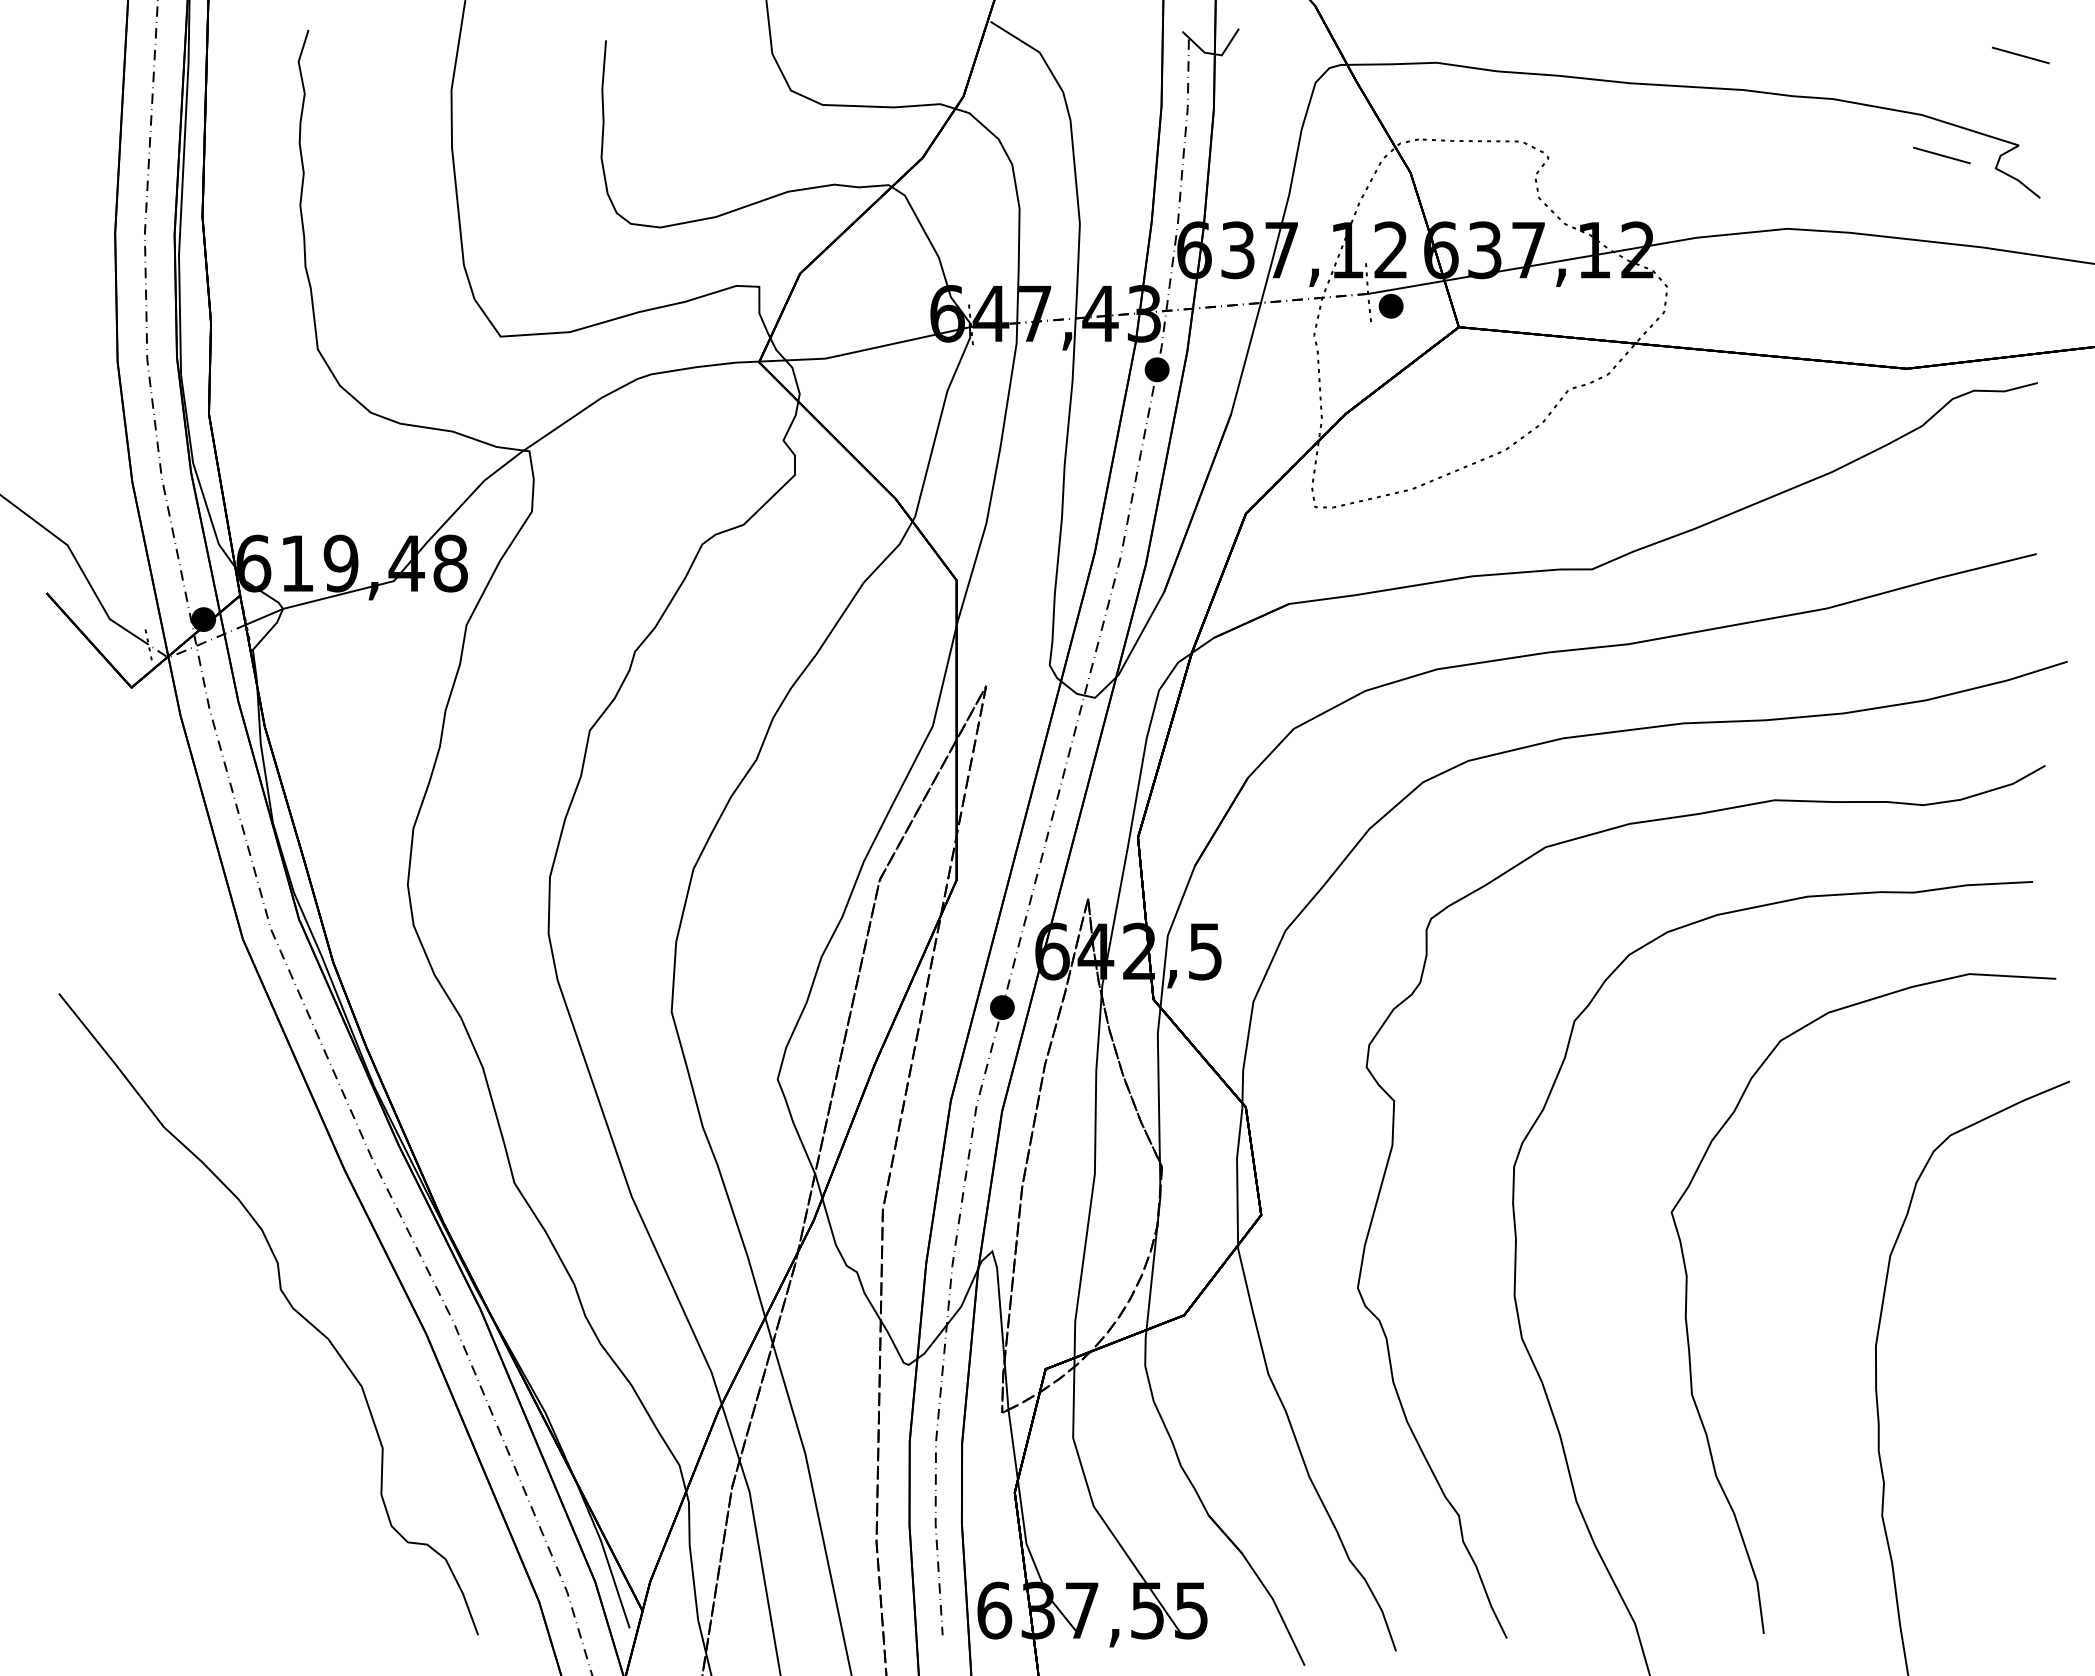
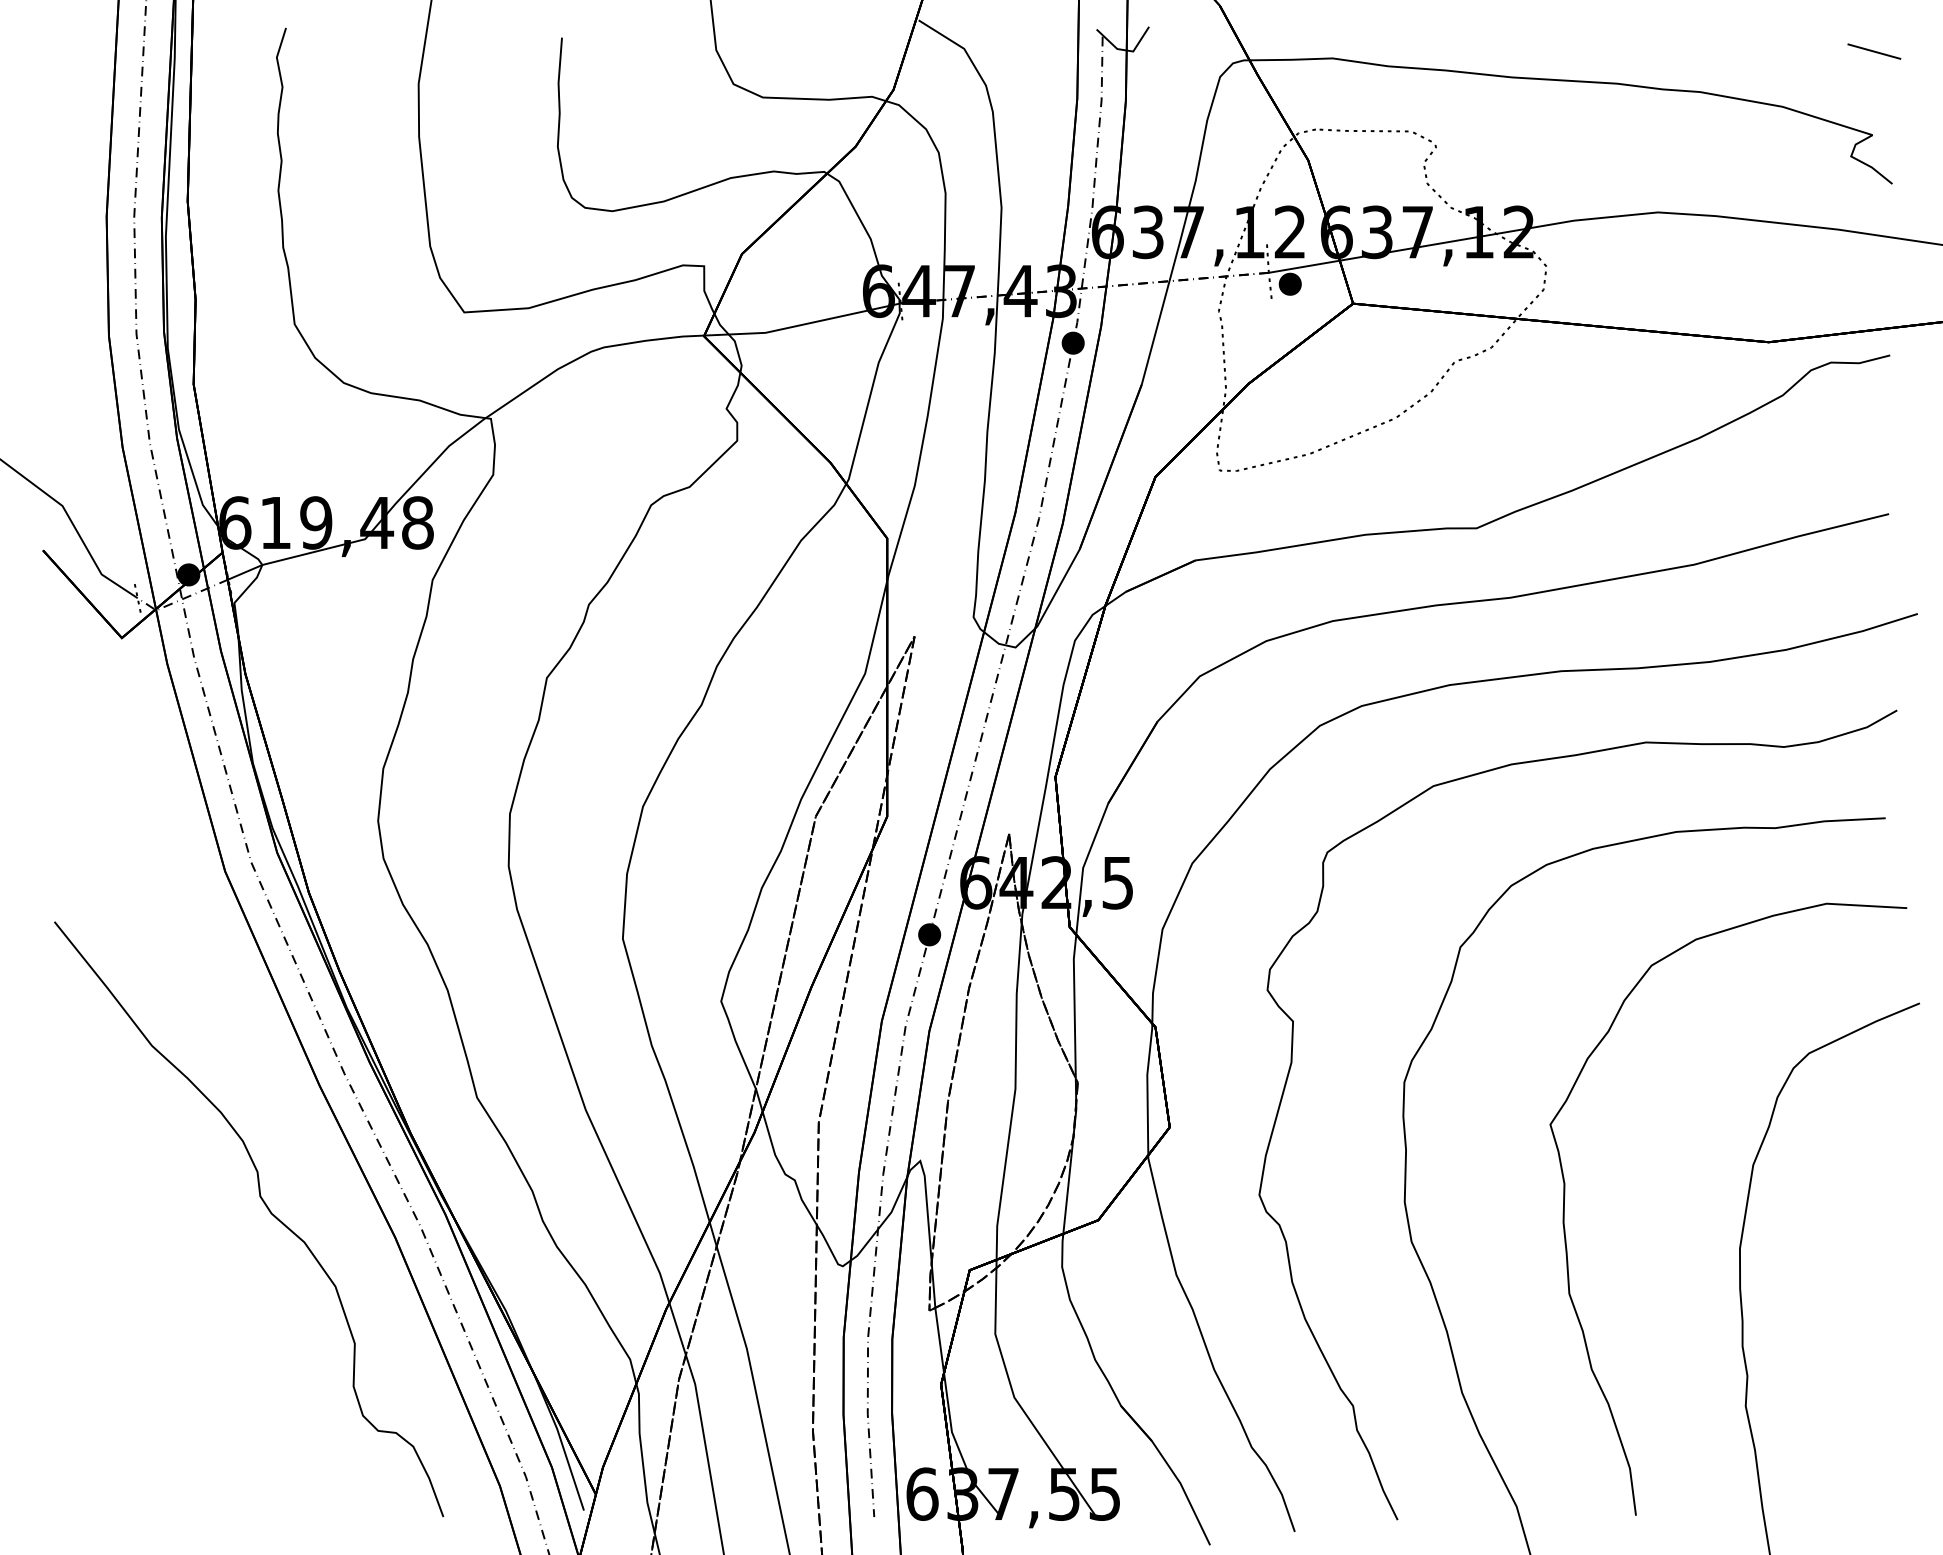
line: (1941, 155) -> (1800, 144), removed

